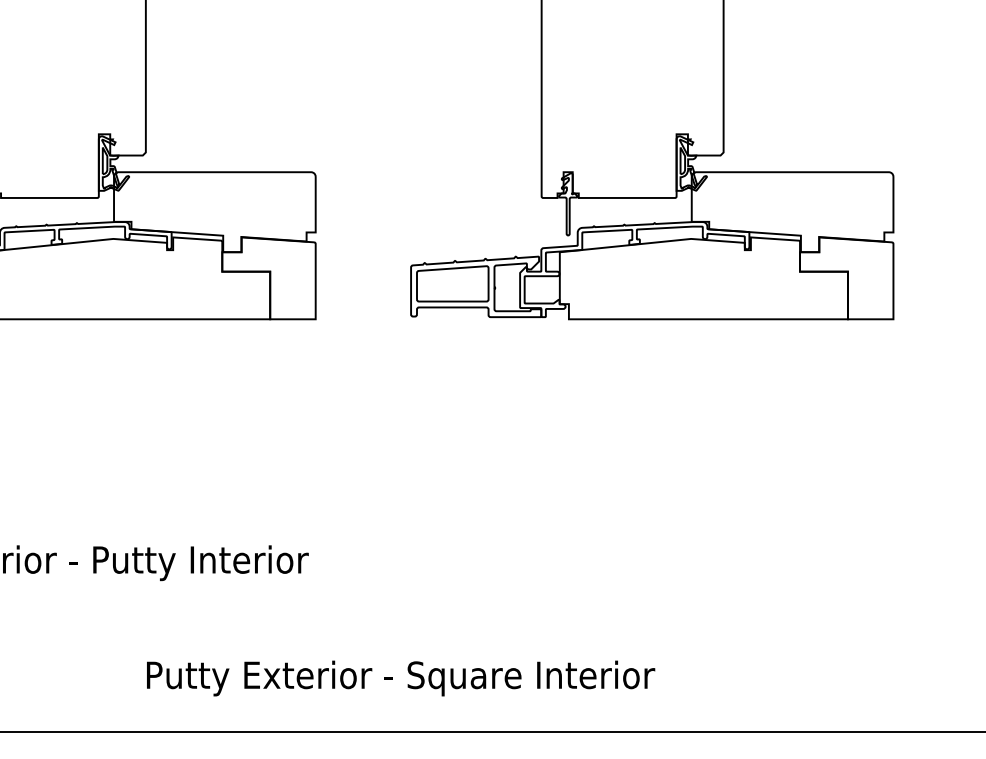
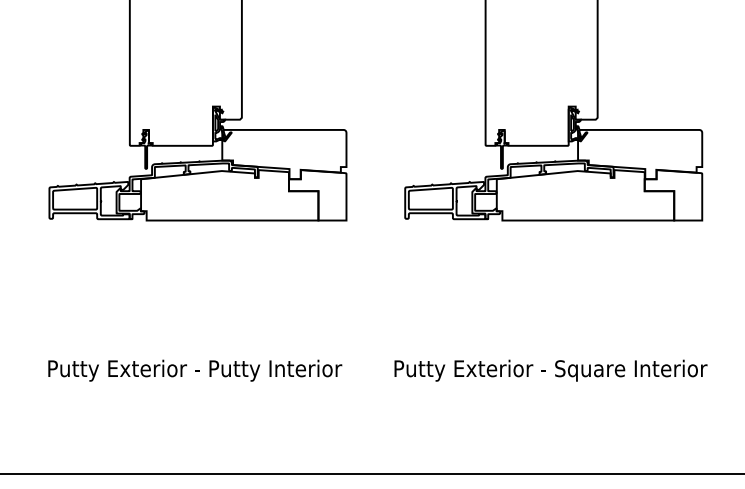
text: (400, 678) -> (550, 370), moved

